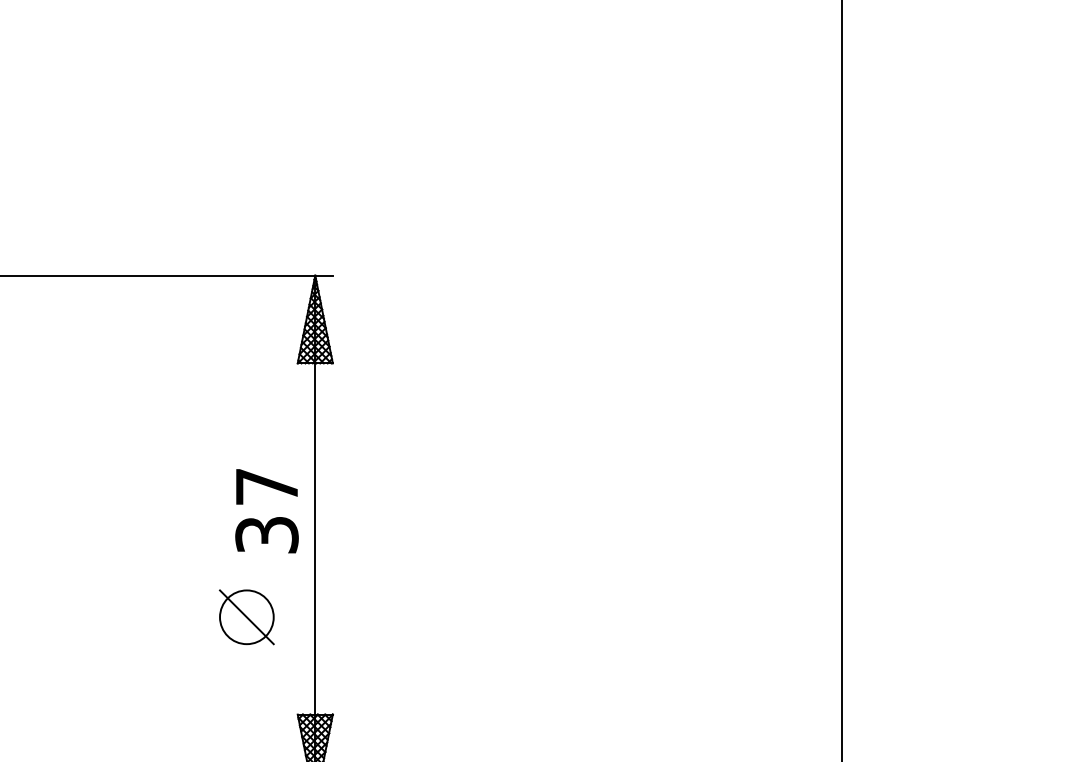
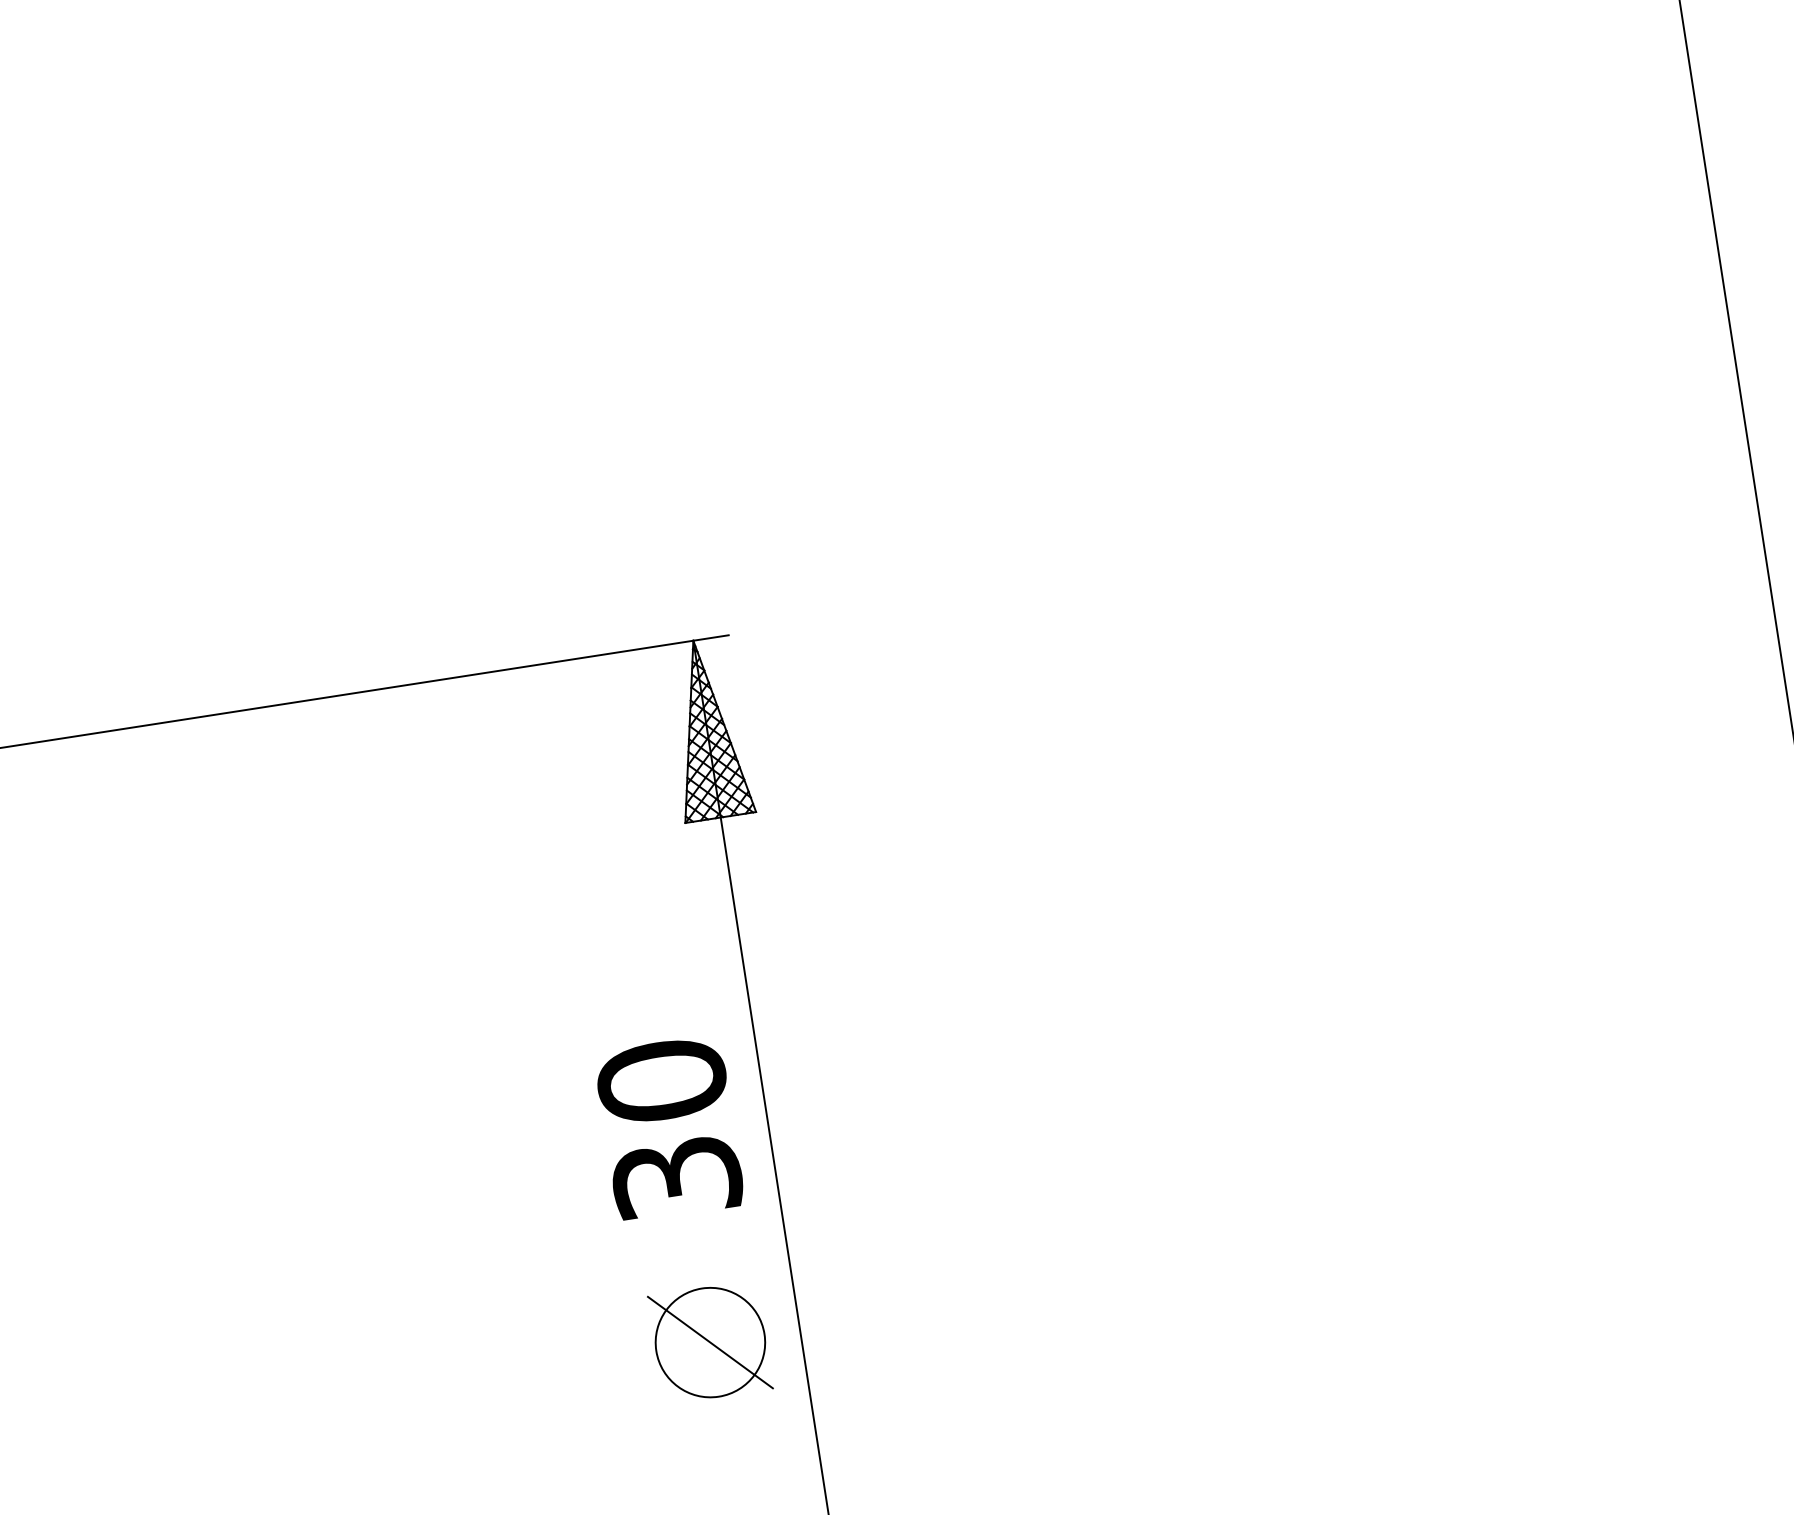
text: (266, 486) -> (660, 1080), 37 -> 30
part: (246, 617) -> (709, 1343), moved

